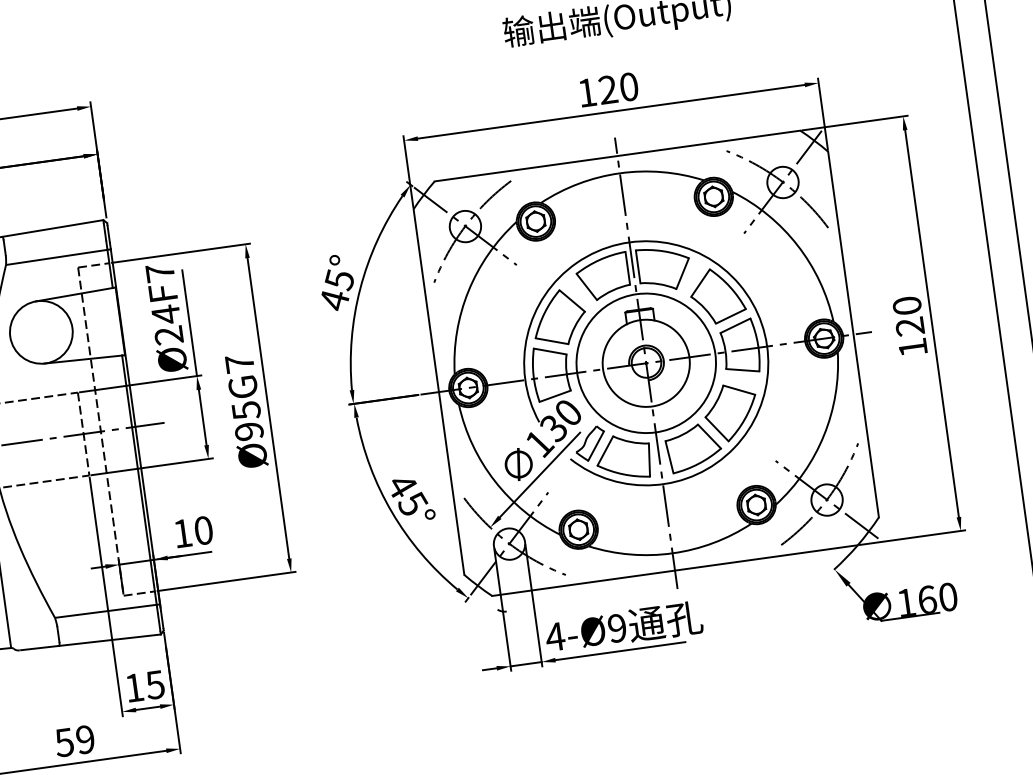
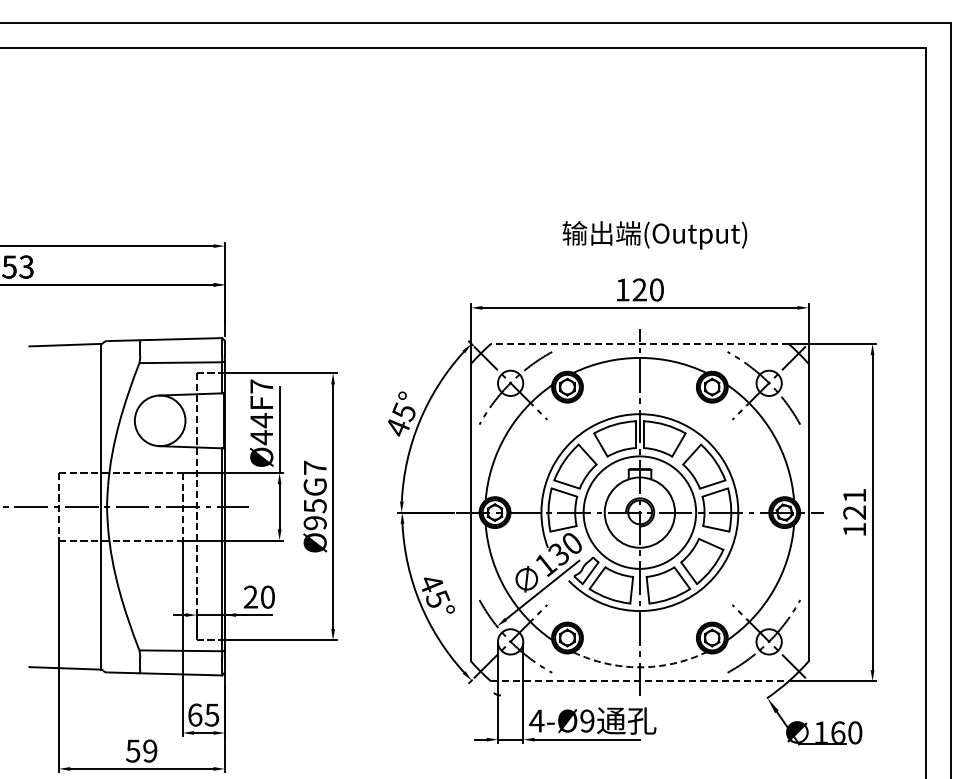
line: (616, 155) -> (639, 343), solid -> dashed
text: (906, 305) -> (854, 495), 120 -> 121
text: (168, 335) -> (261, 437), Ø24F7 -> Ø44F7
text: (182, 532) -> (250, 596), 10 -> 20
arc: (672, 553) -> (639, 667), solid -> dashed
line: (674, 570) -> (639, 681), solid -> dashed
text: (134, 687) -> (195, 714), 15 -> 65

